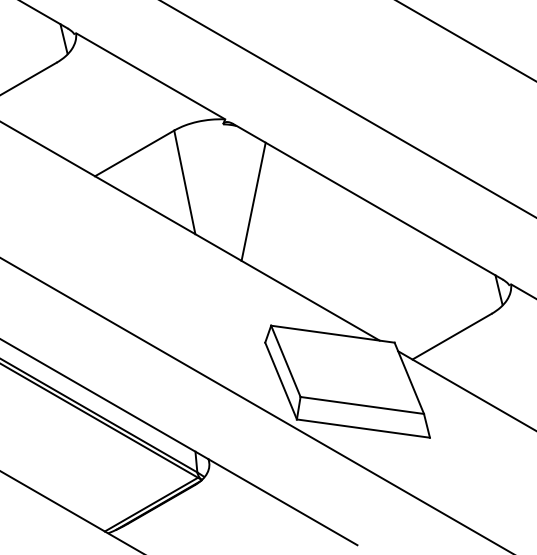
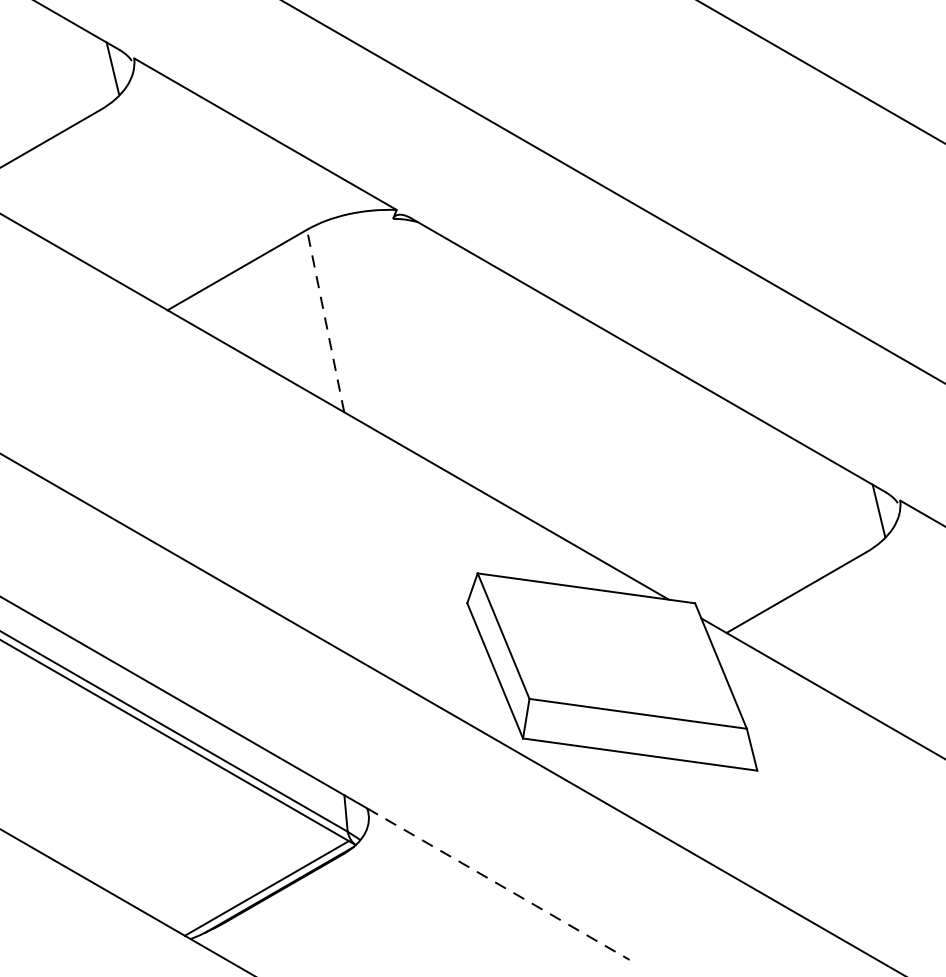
line: (184, 182) -> (325, 321), solid -> dashed
line: (253, 201) -> (446, 354), removed
line: (283, 502) -> (499, 884), solid -> dashed

